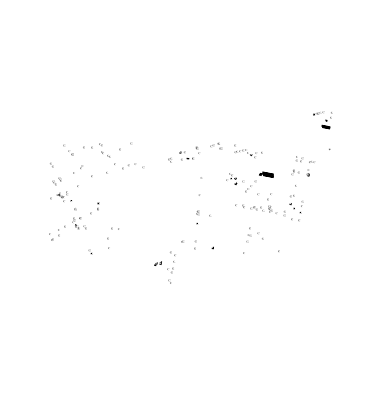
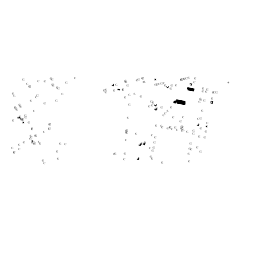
part: (322, 120) -> (187, 84), moved
part: (133, 166) -> (133, 95), moved
part: (254, 234) -> (194, 148), moved
part: (164, 267) -> (147, 146), moved

